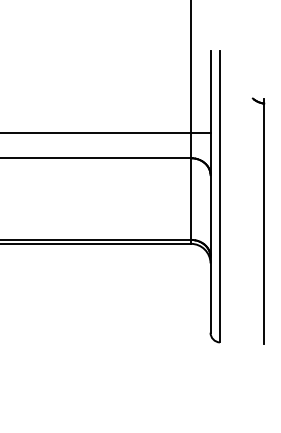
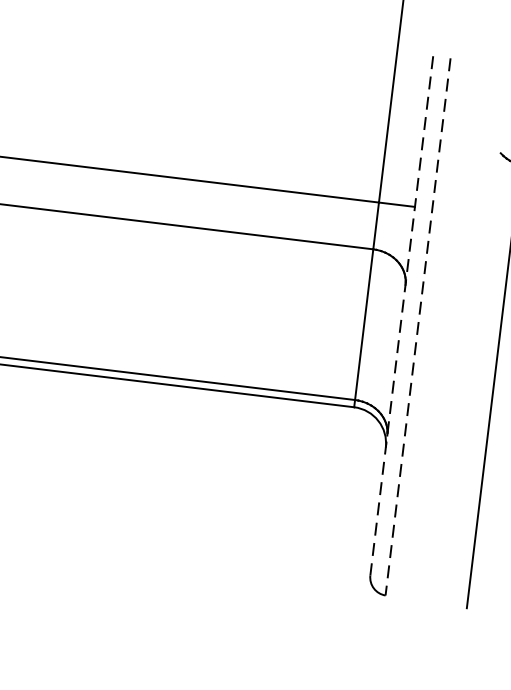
line: (210, 191) -> (401, 315), solid -> dashed
line: (219, 196) -> (417, 326), solid -> dashed

